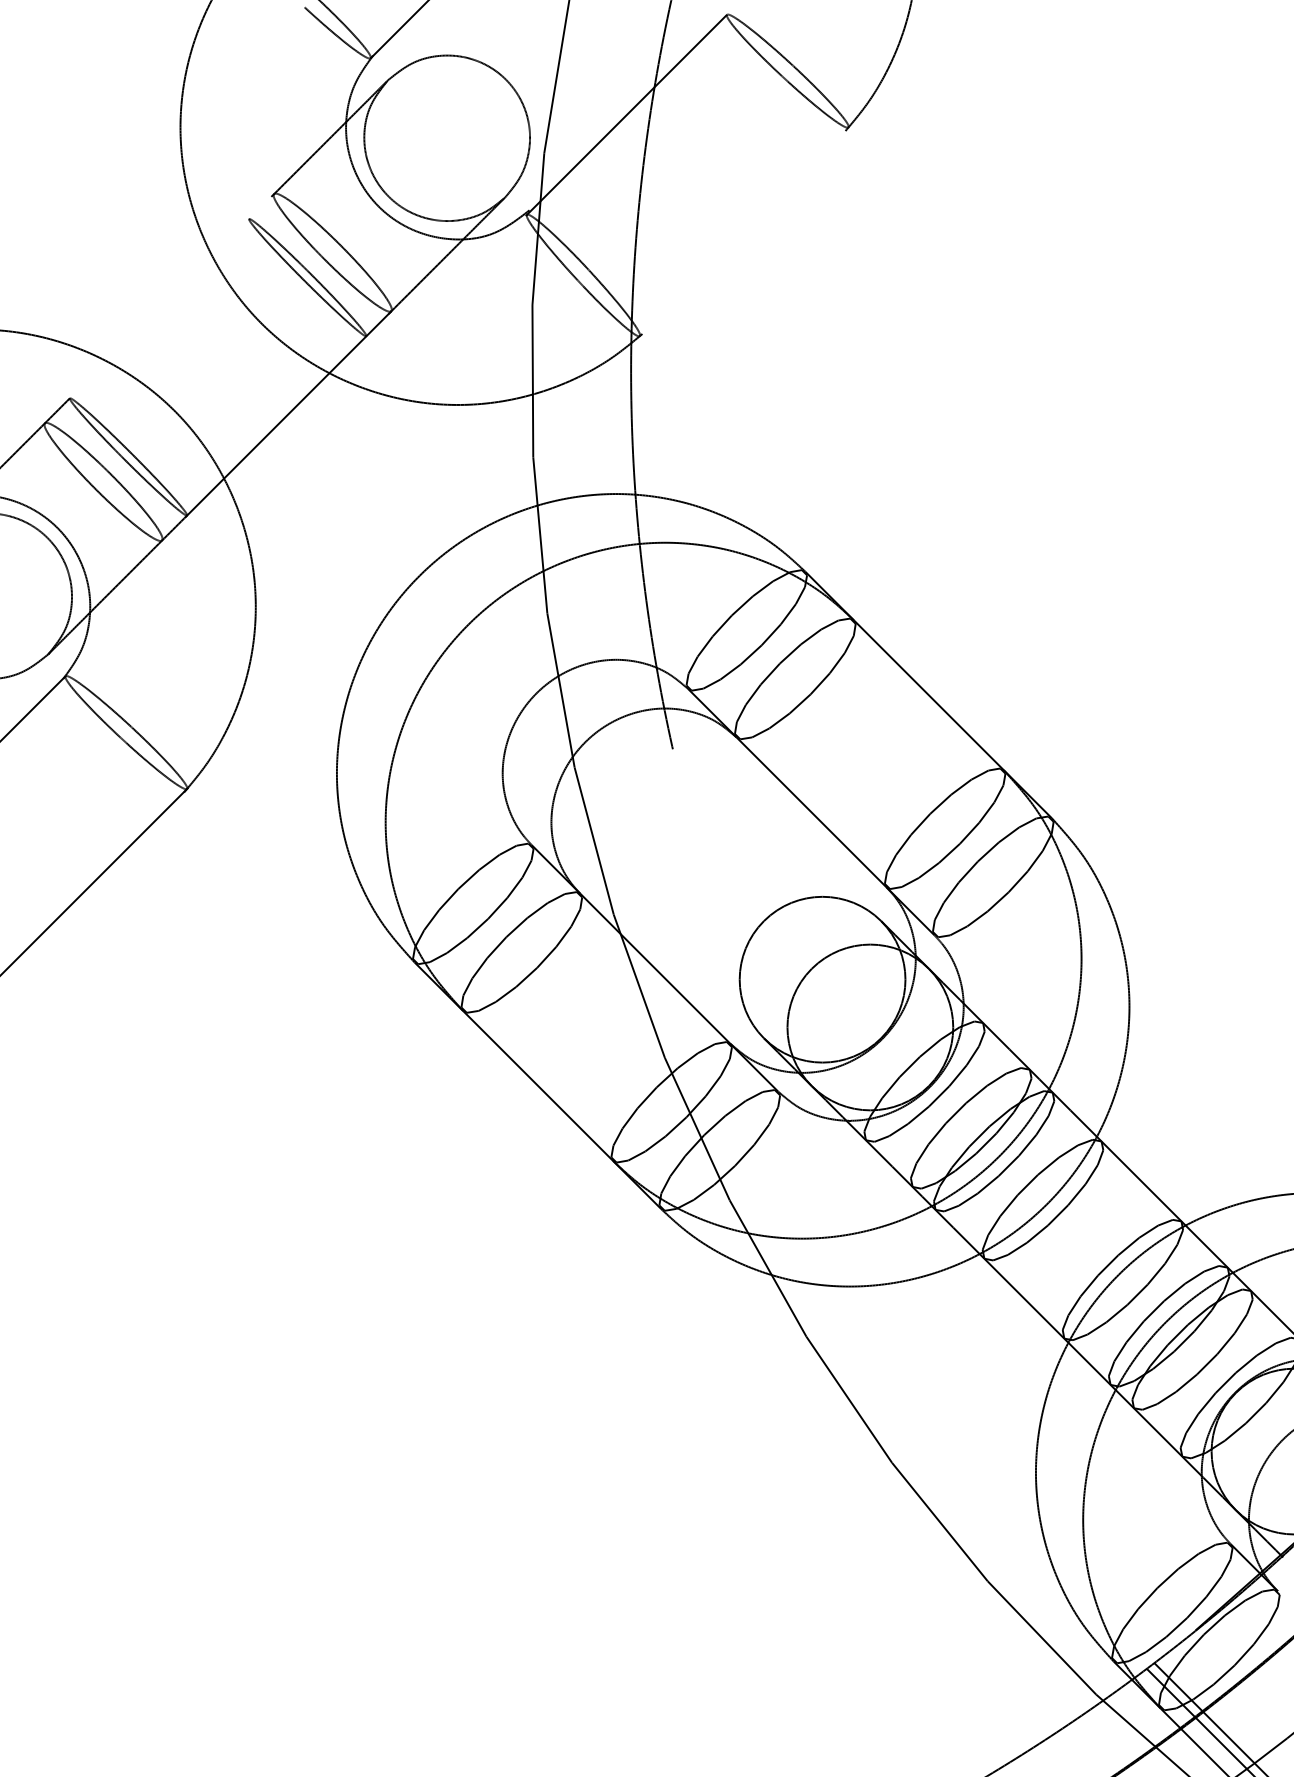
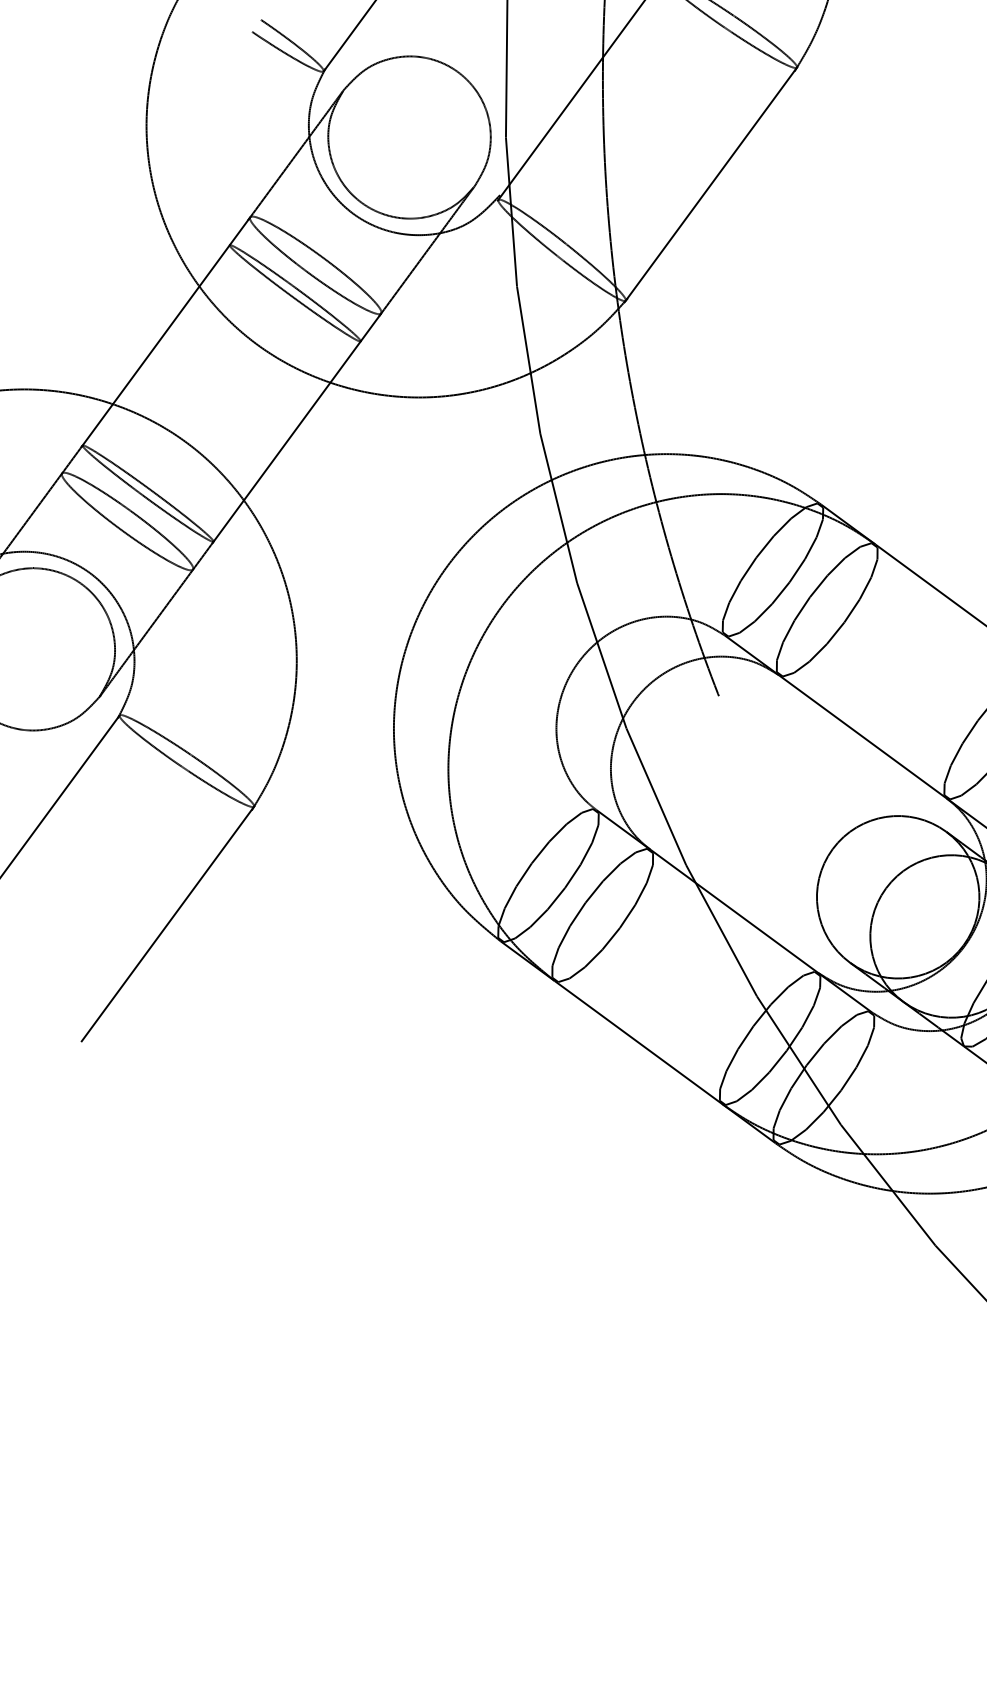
line: (743, 232) -> (710, 184), added
line: (171, 297) -> (166, 332), added

